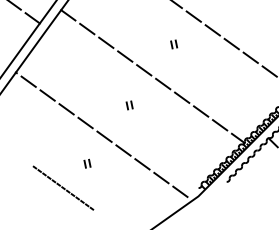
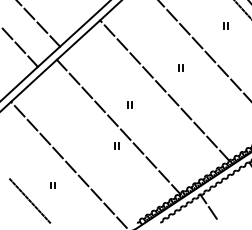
part: (173, 43) -> (129, 104), moved
part: (129, 104) -> (116, 145), moved

